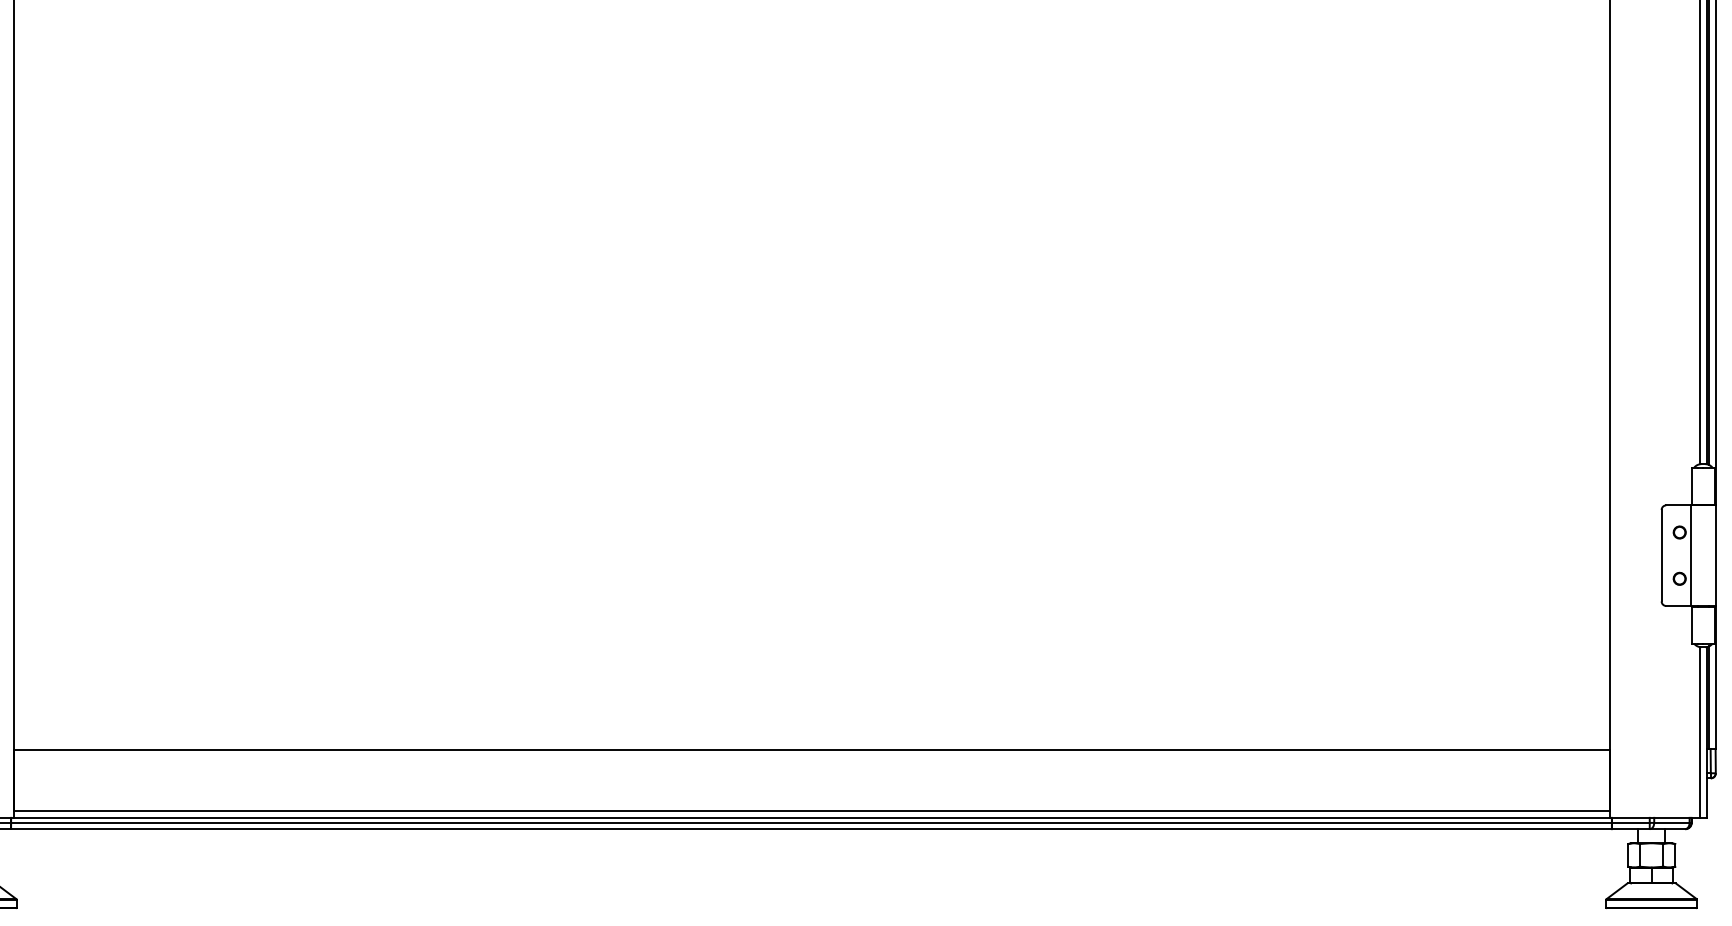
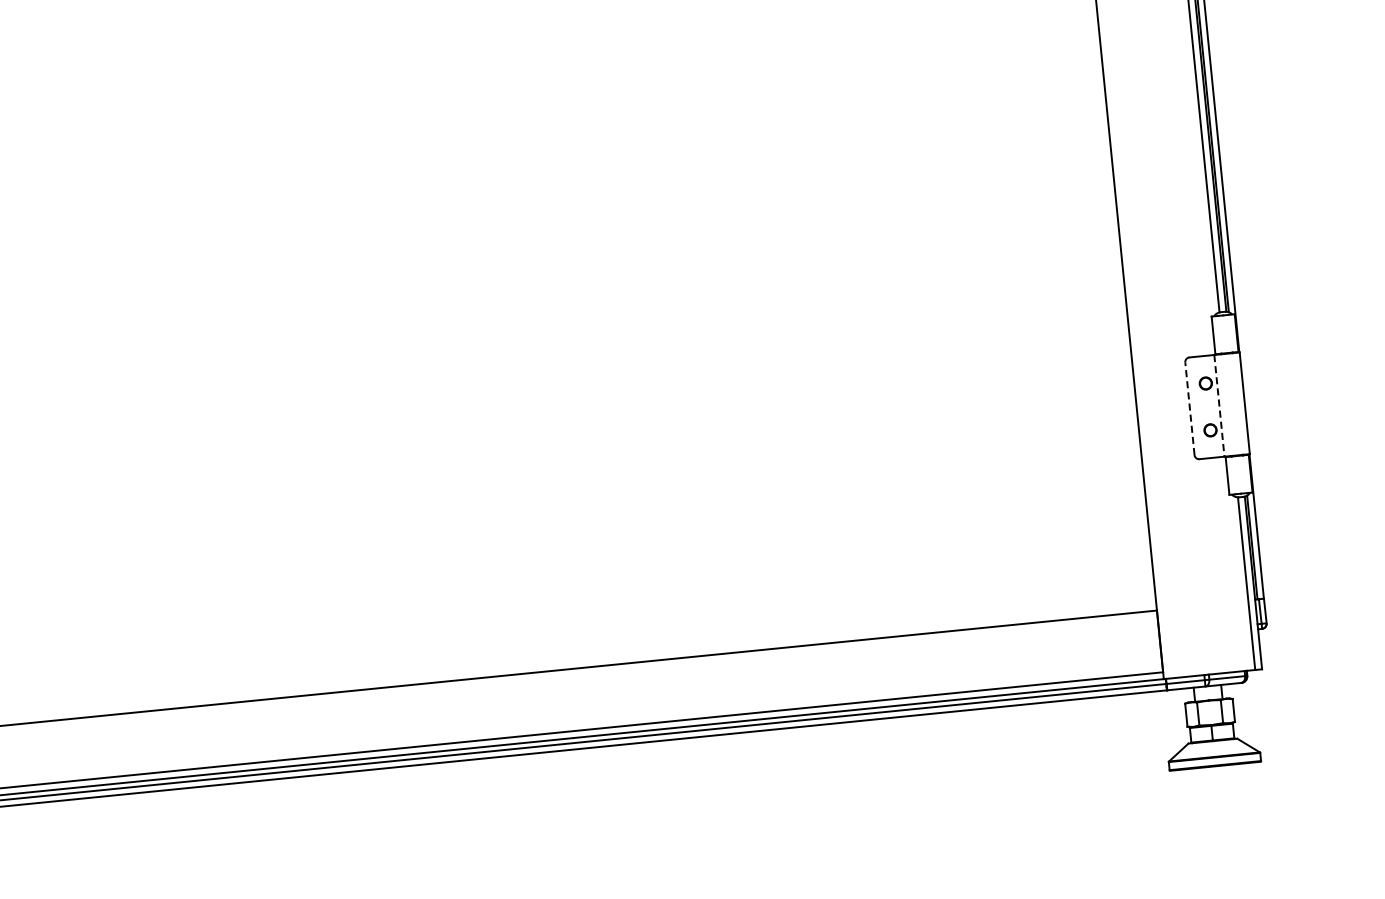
line: (1661, 555) -> (1189, 408), solid -> dashed
line: (1690, 556) -> (1219, 406), solid -> dashed

